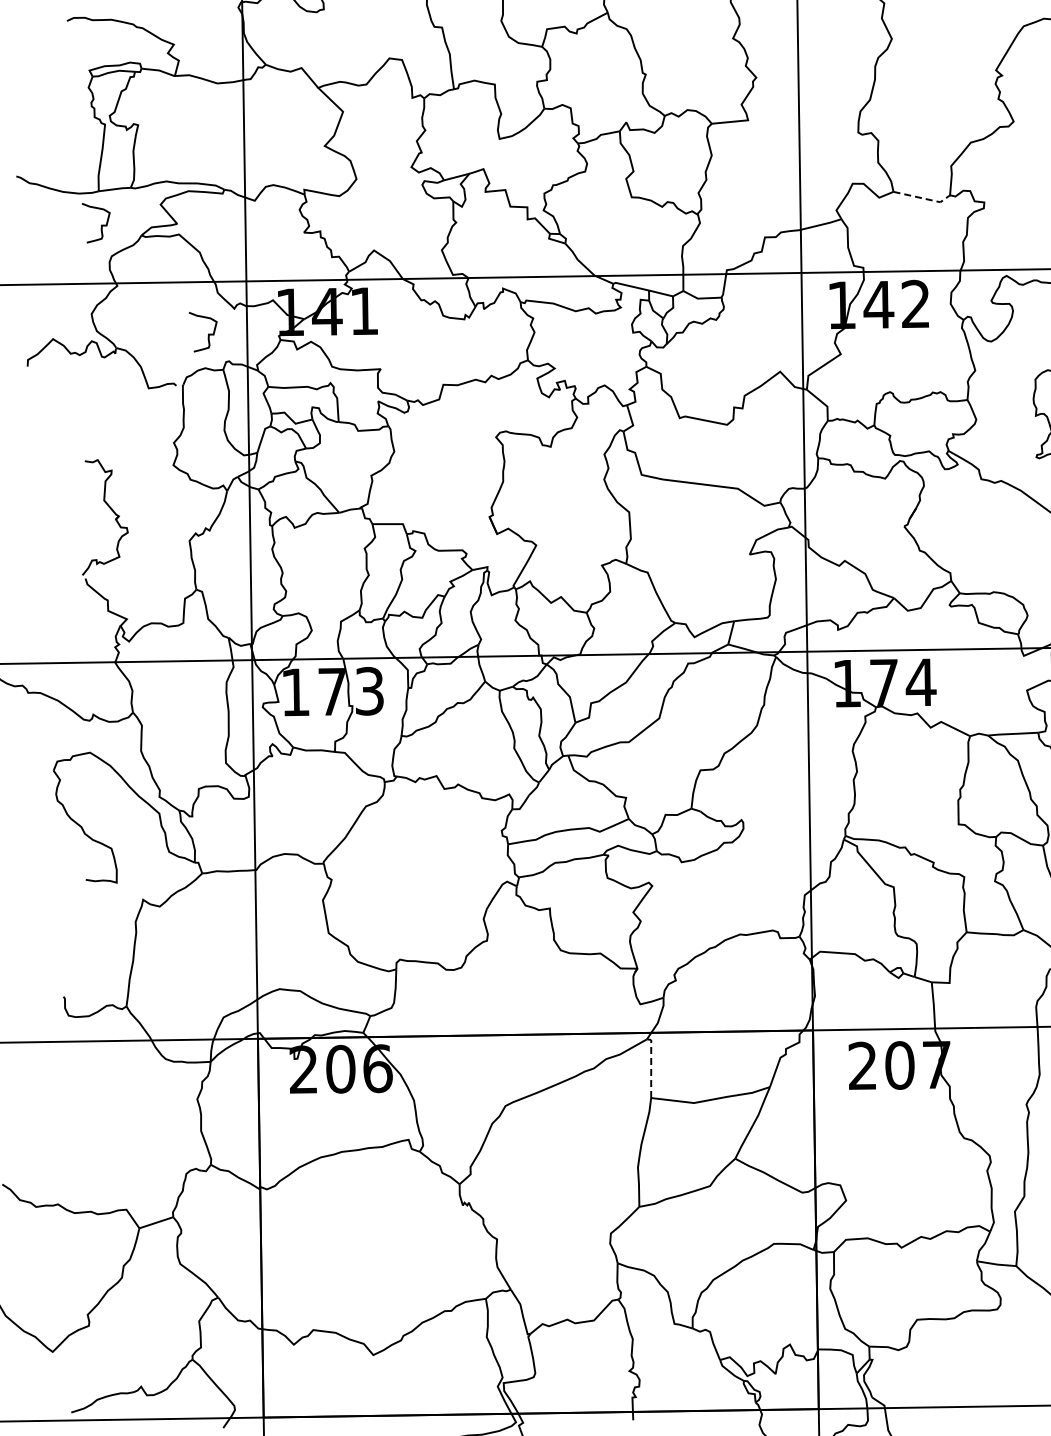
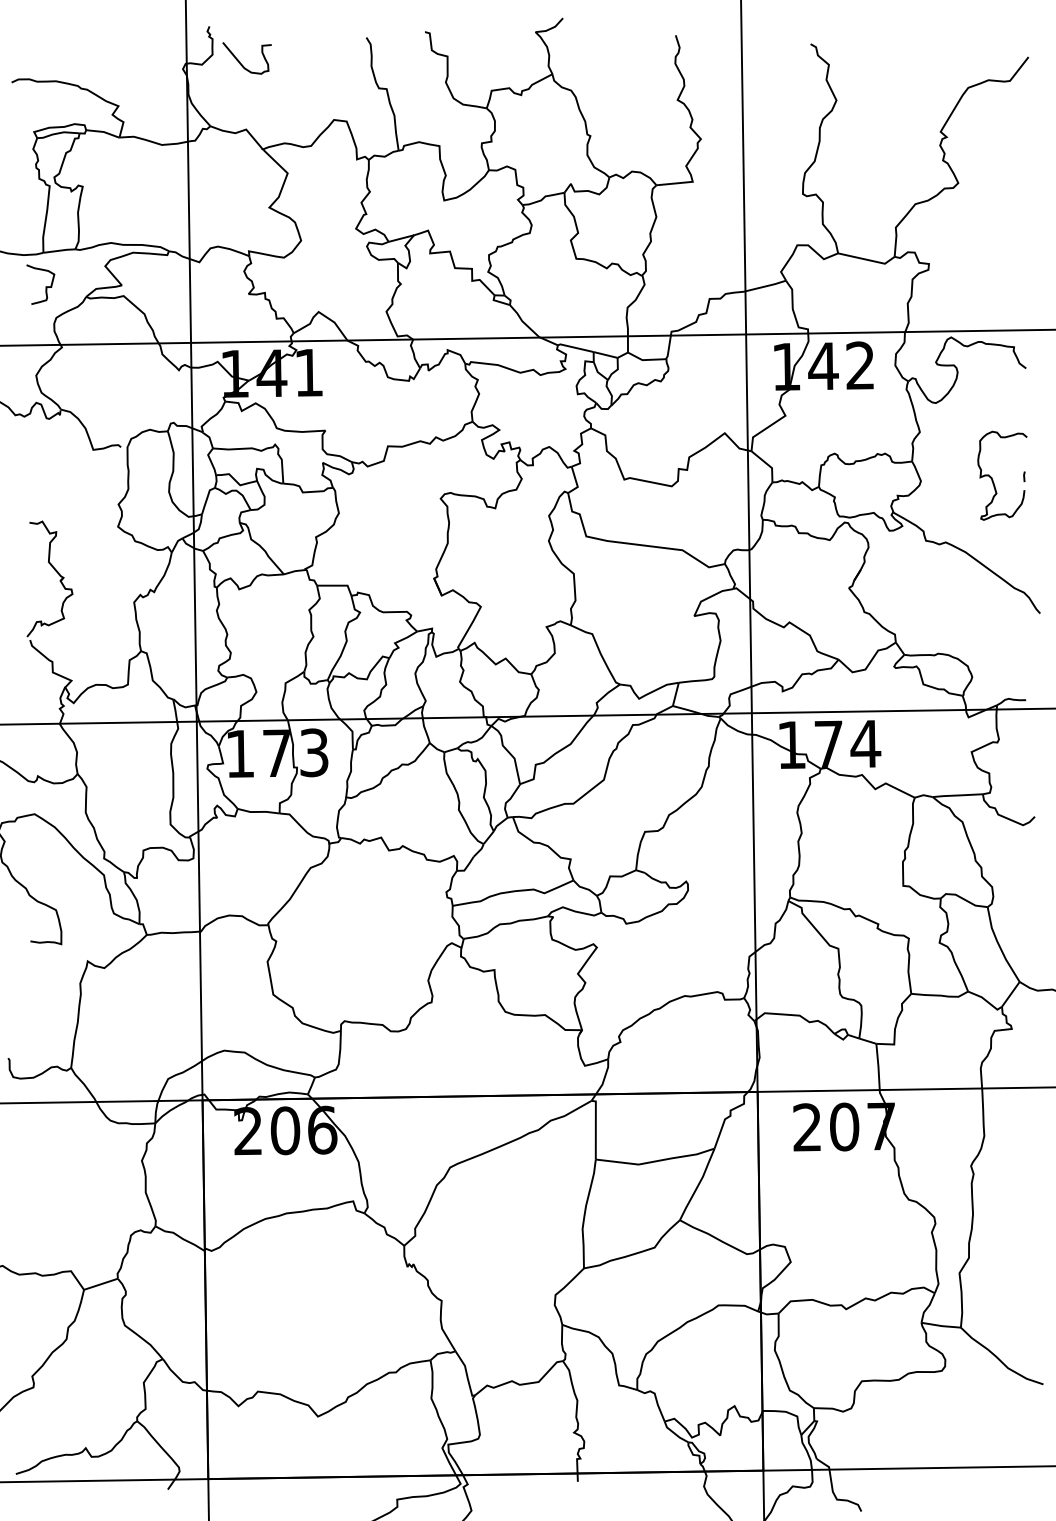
line: (923, 198) -> (868, 260), dashed -> solid
curve: (207, 333) -> (152, 395), removed
line: (650, 1065) -> (595, 1127), dashed -> solid

